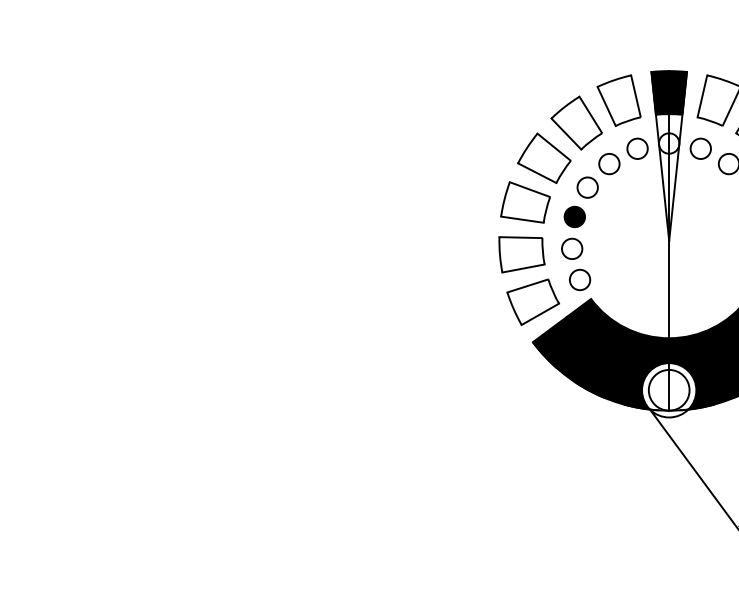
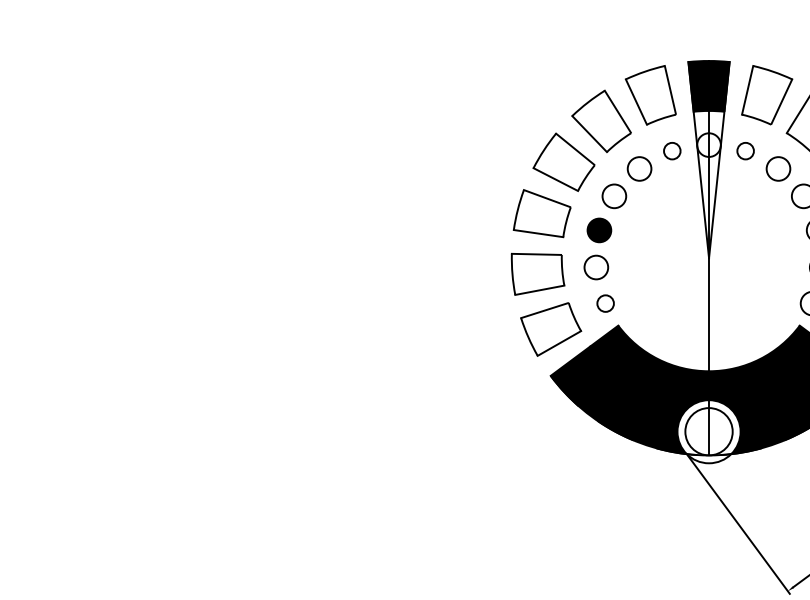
circle: (637, 148) -> (672, 150), size x0.7
circle: (700, 148) -> (745, 150), size x0.7
circle: (580, 279) -> (606, 303), size x0.7

